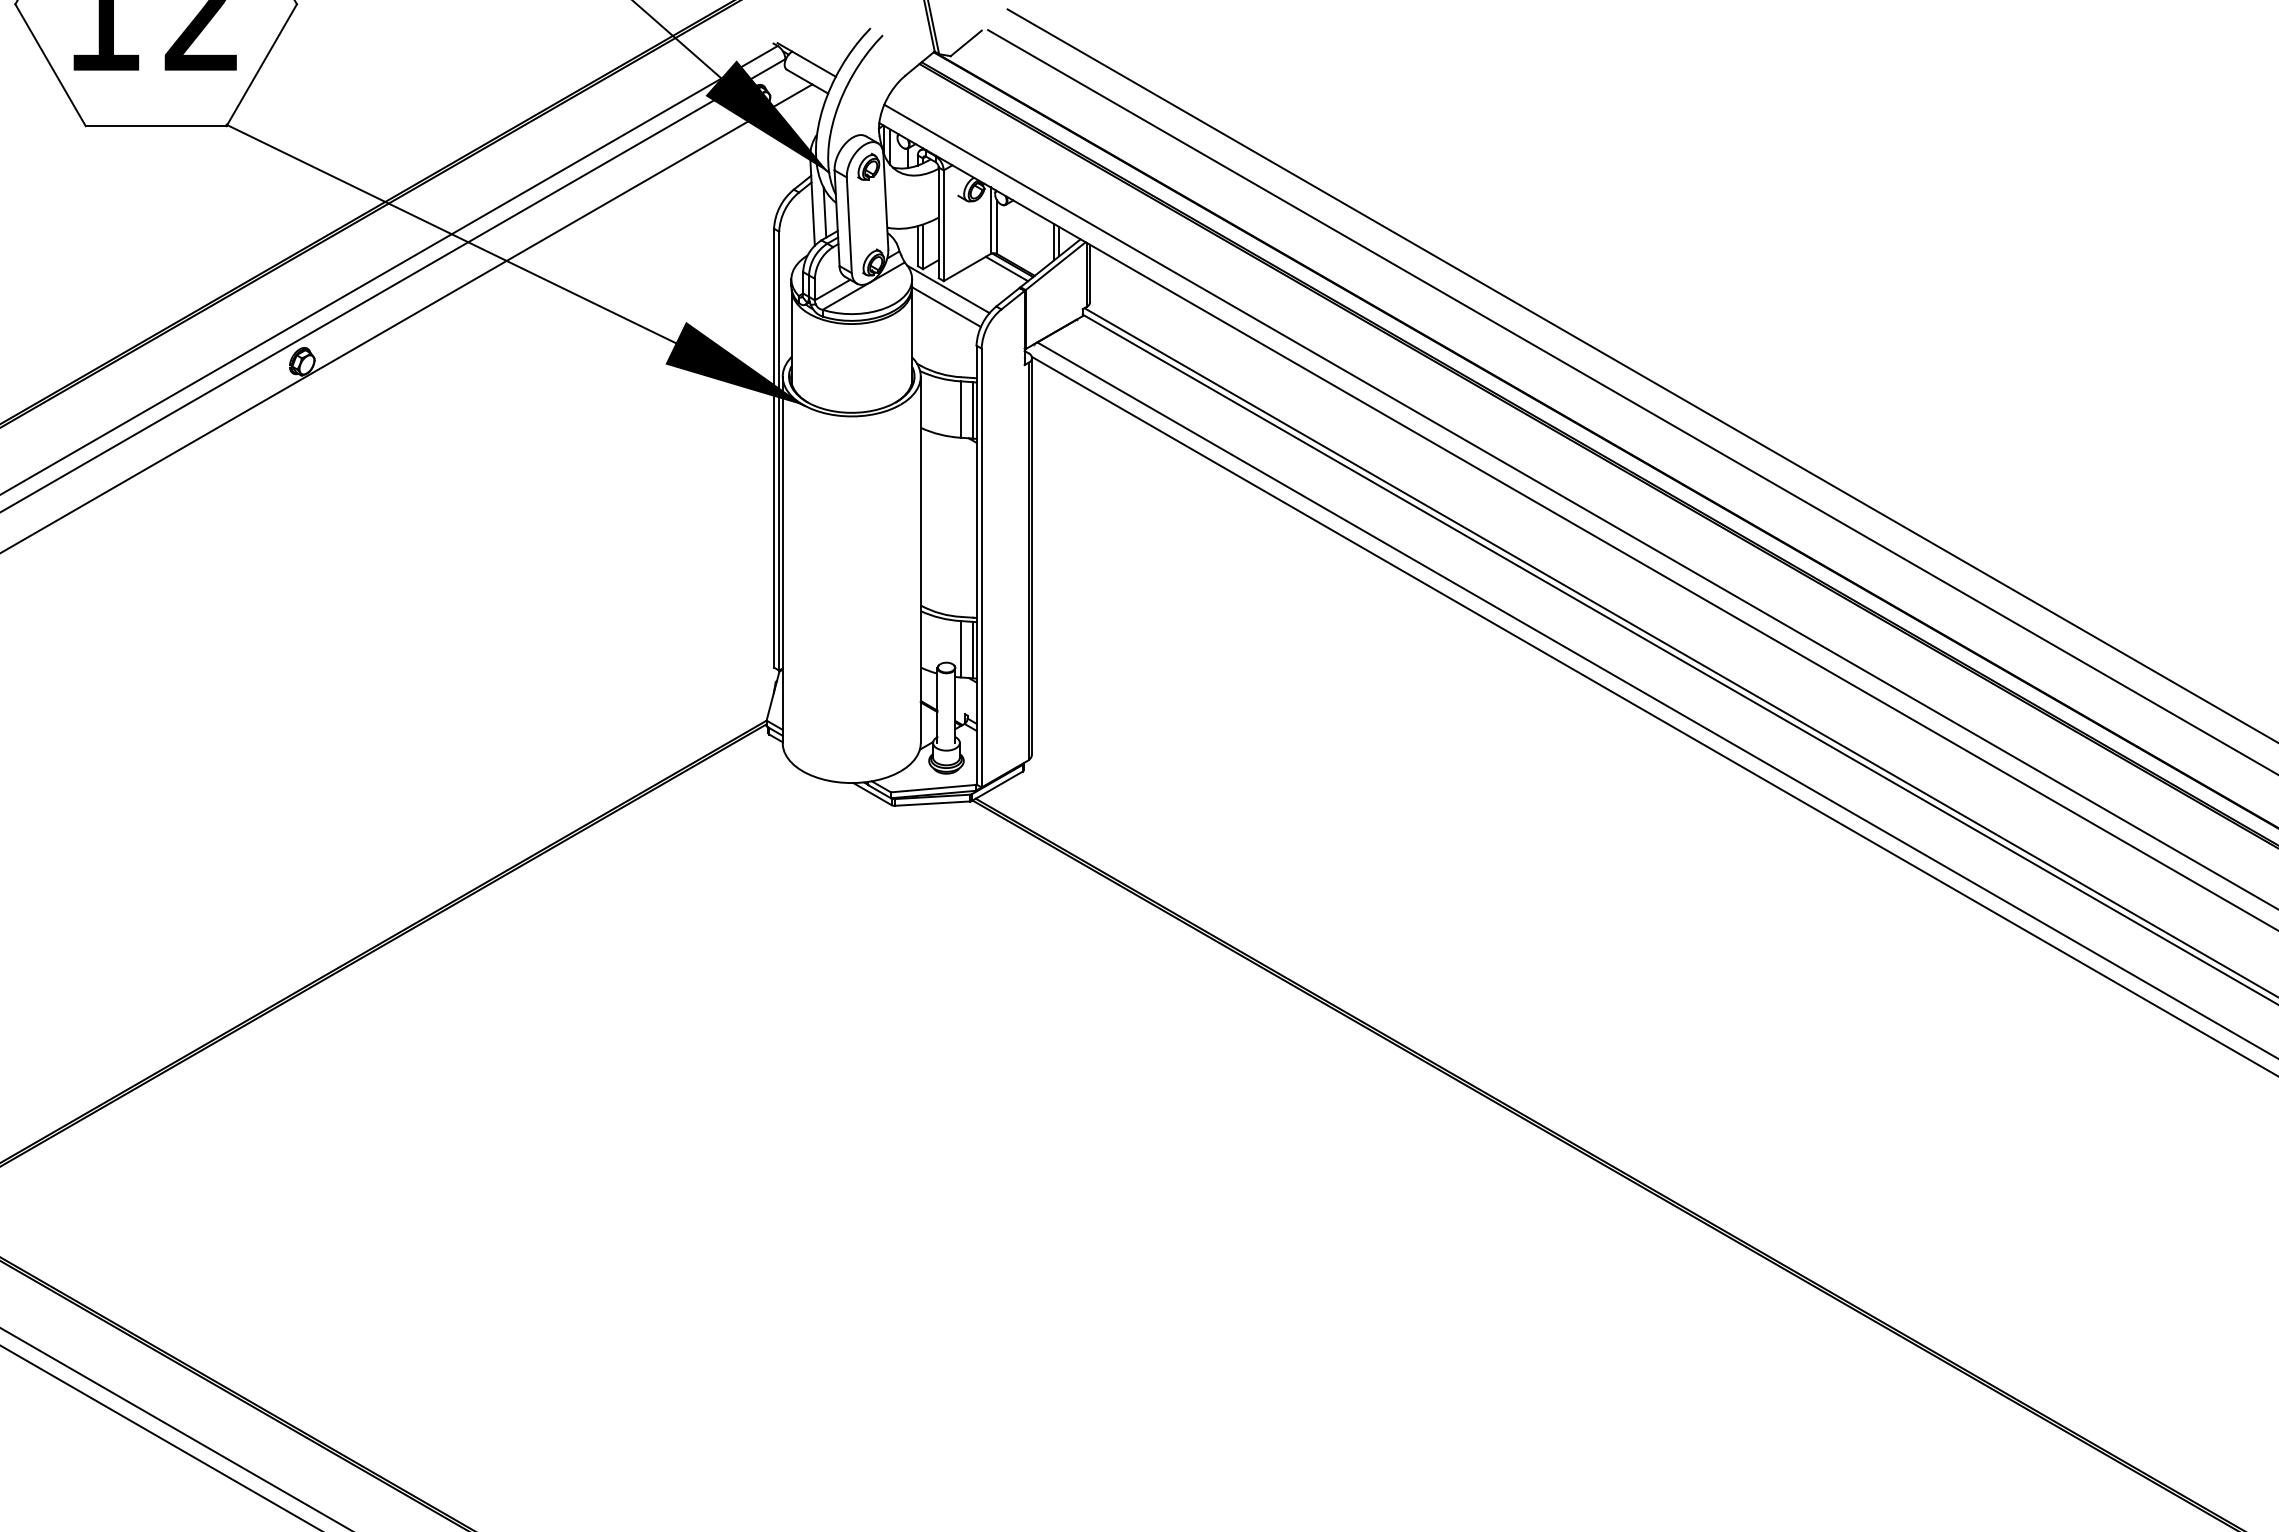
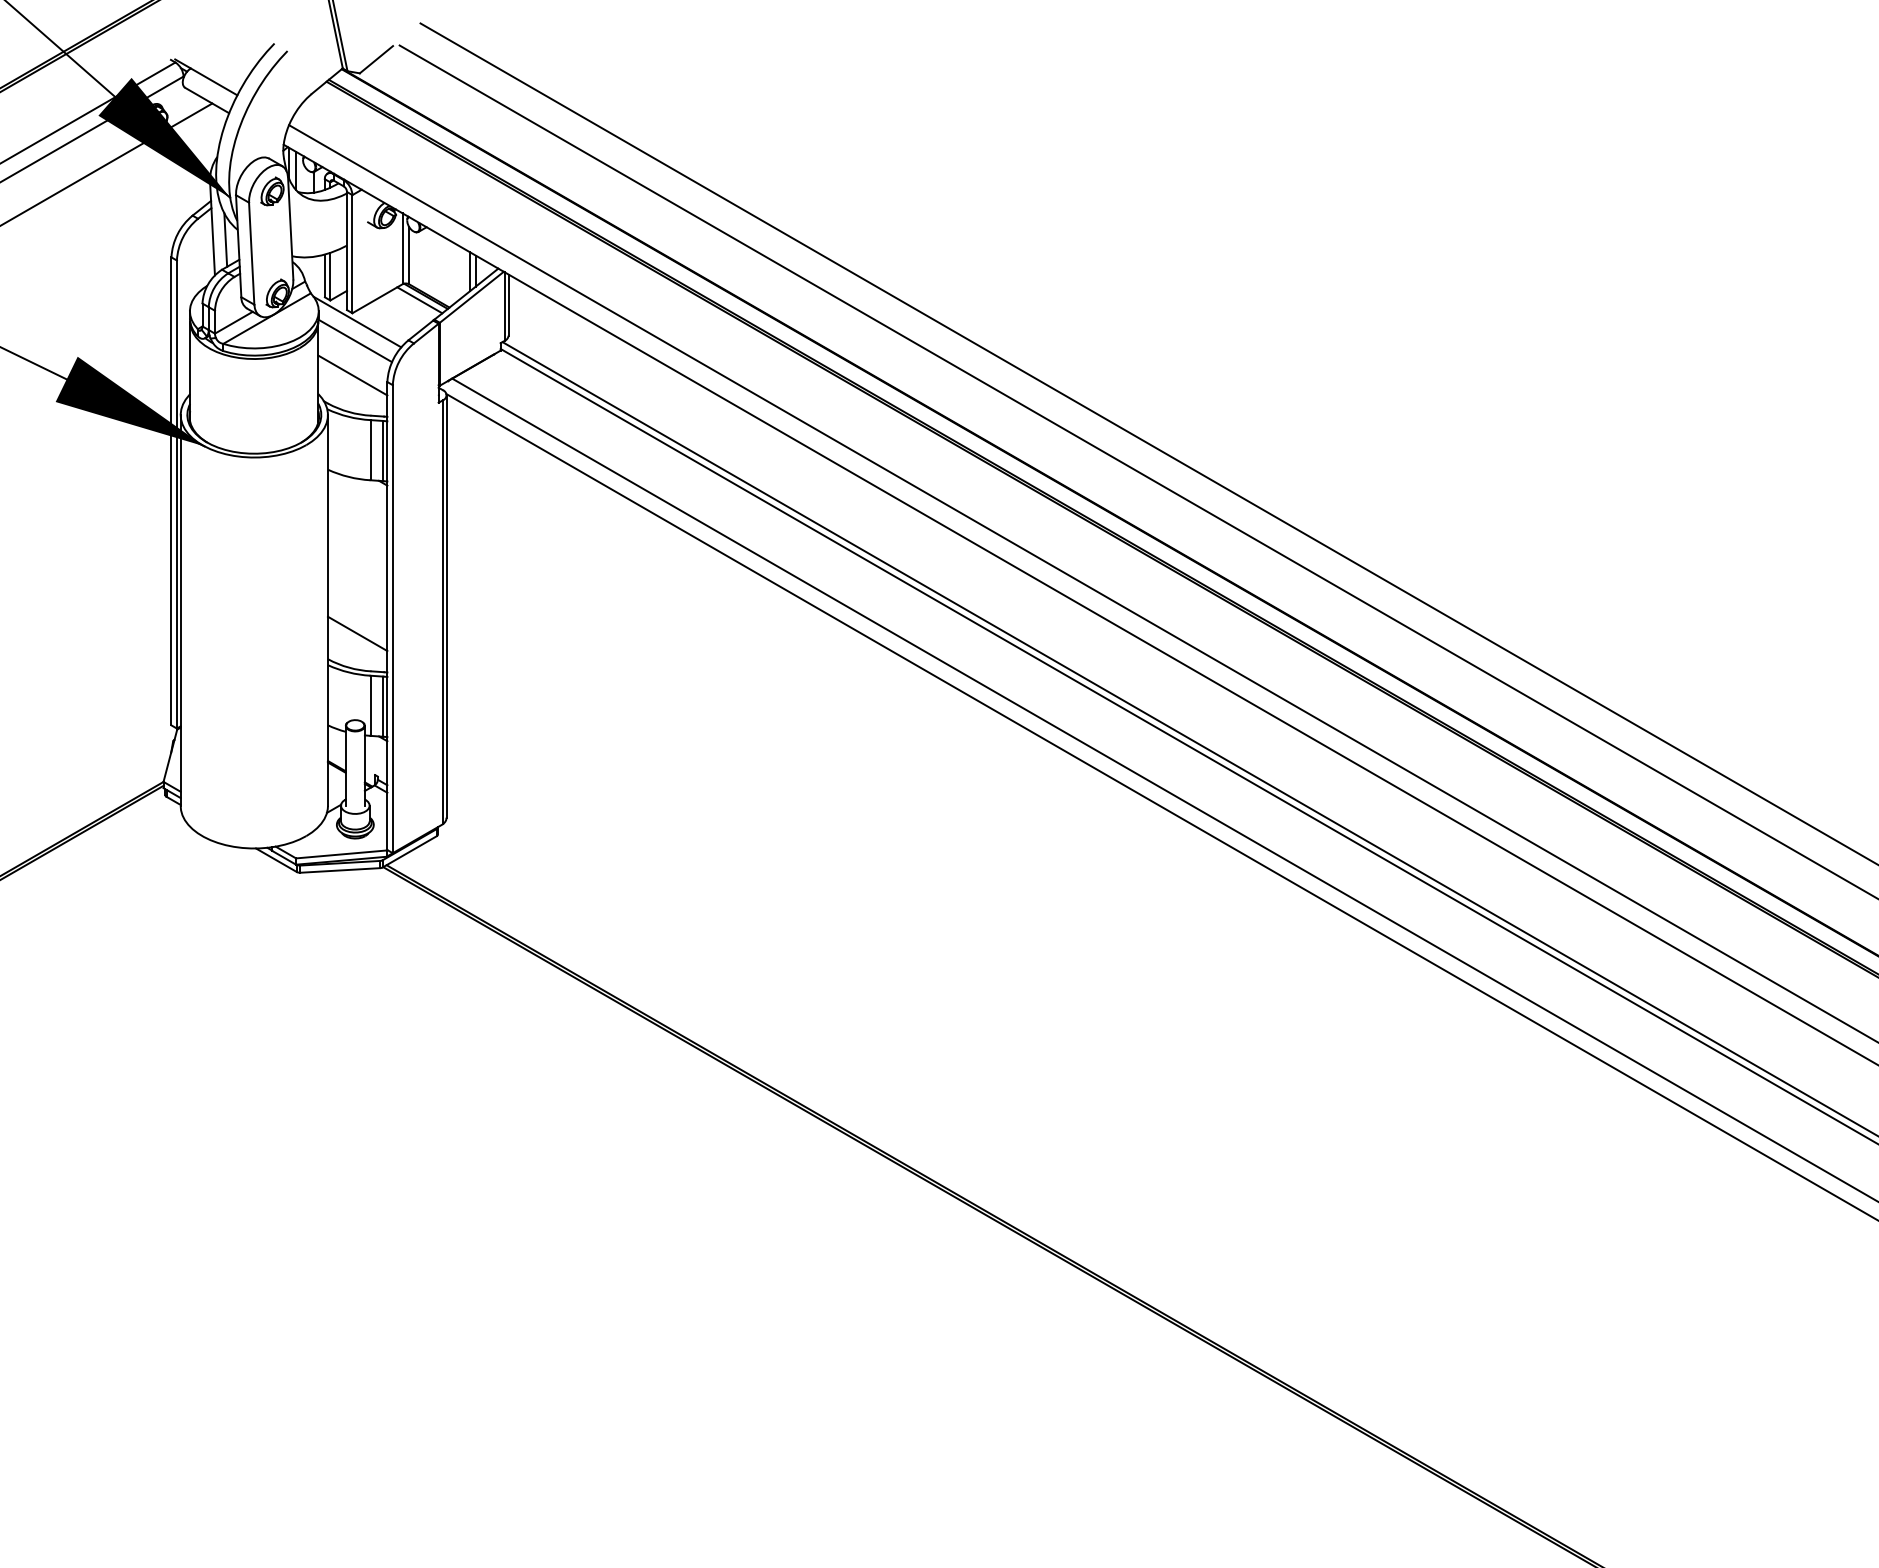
line: (943, 339) -> (352, 375), added
line: (948, 581) -> (357, 633), added

